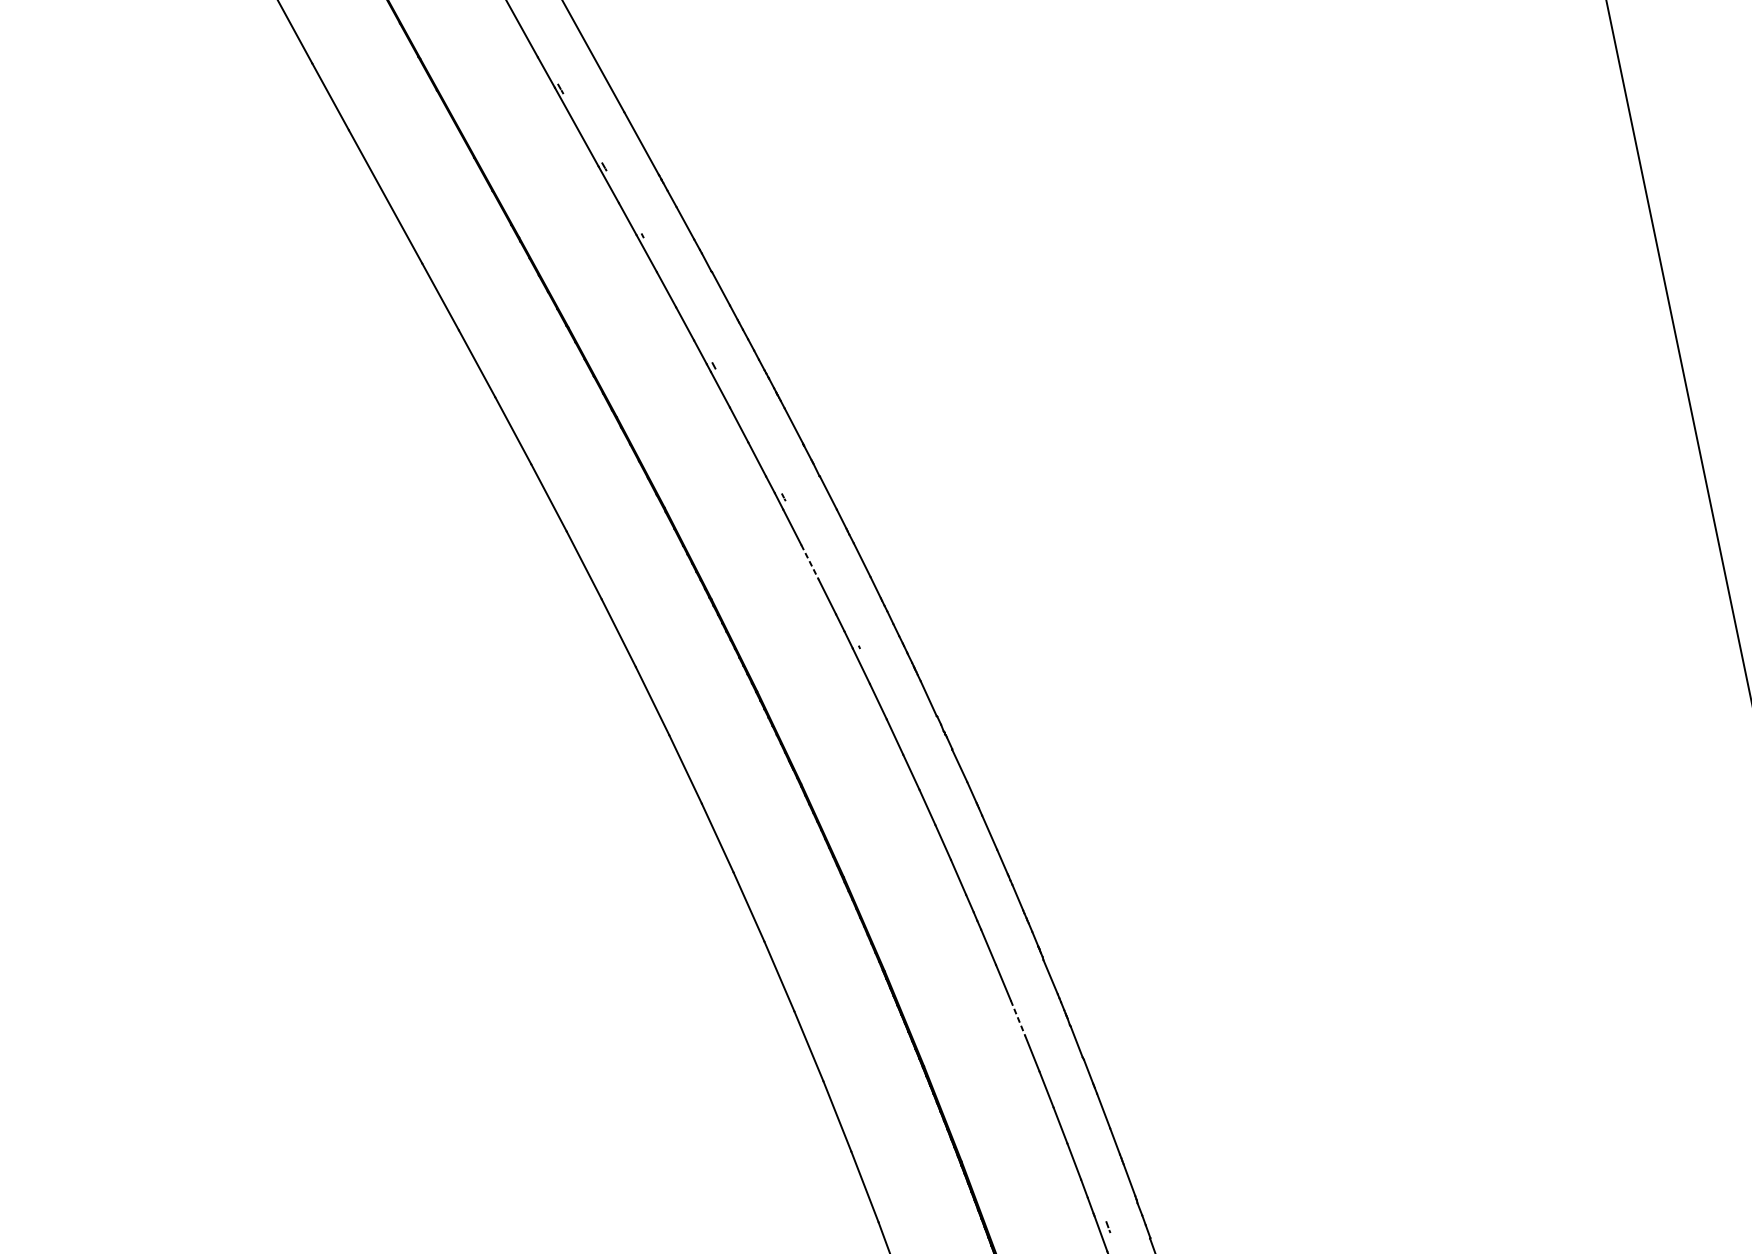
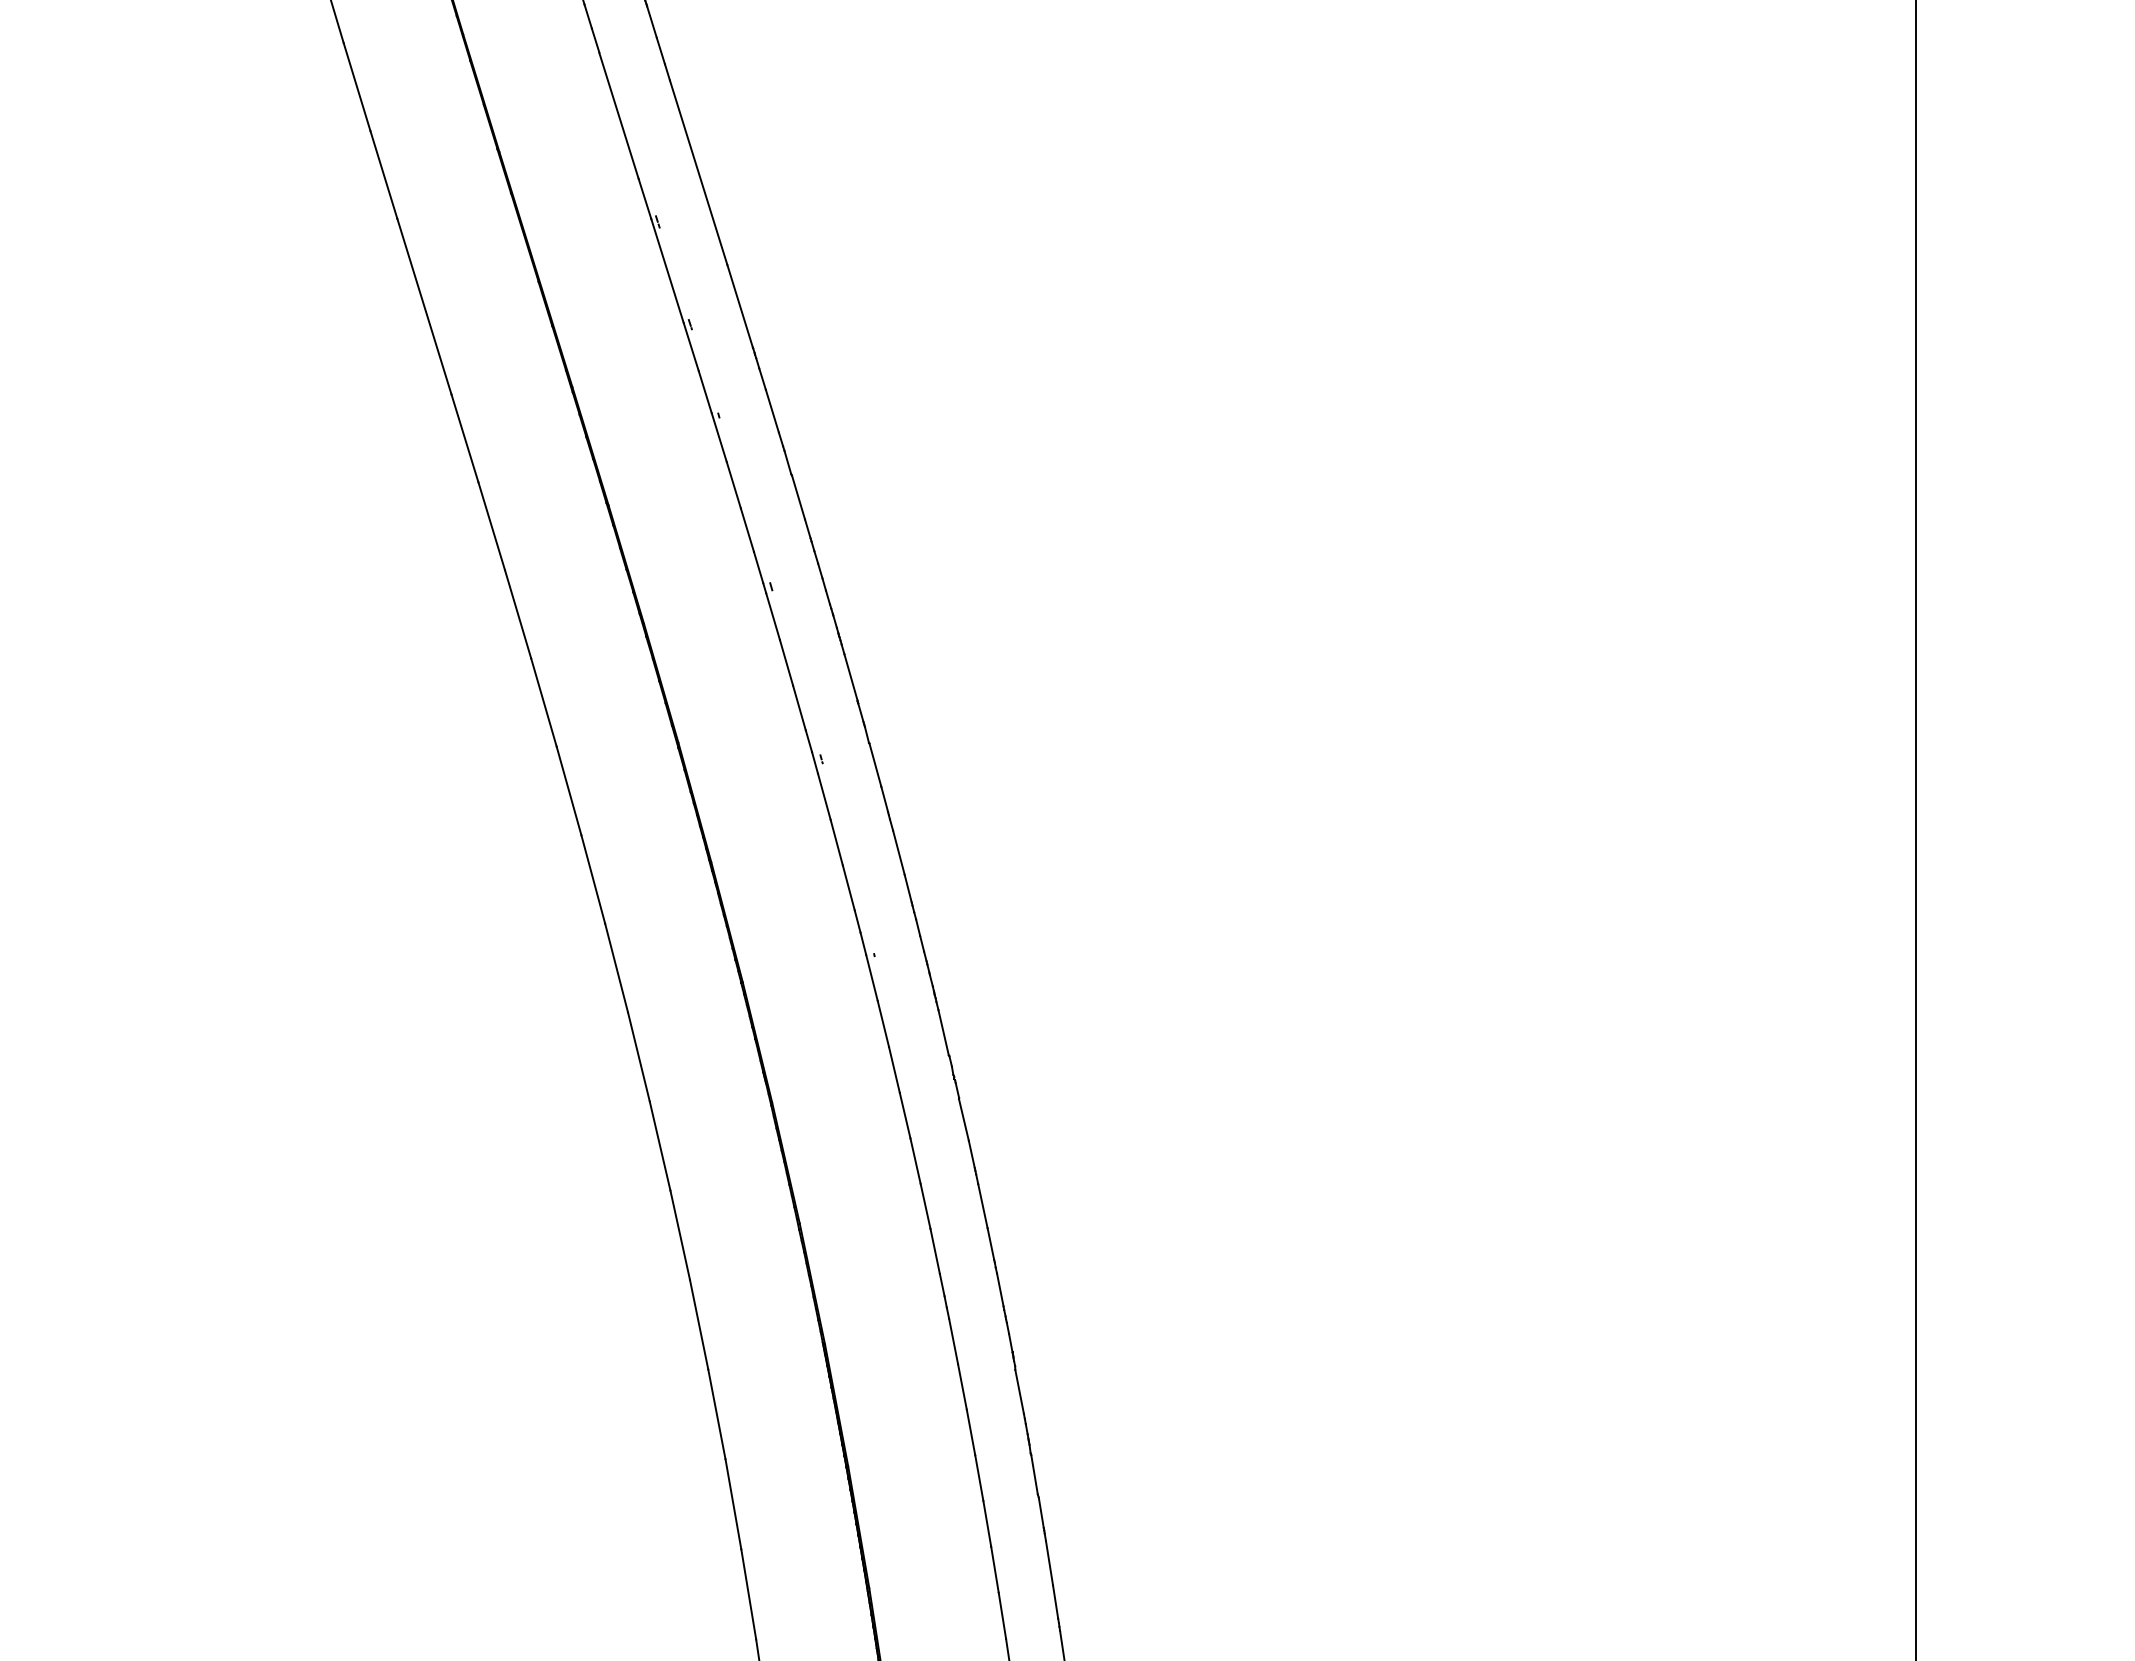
line: (809, 562) -> (836, 842), dashed -> solid
line: (1018, 1018) -> (971, 1432), dashed -> solid

